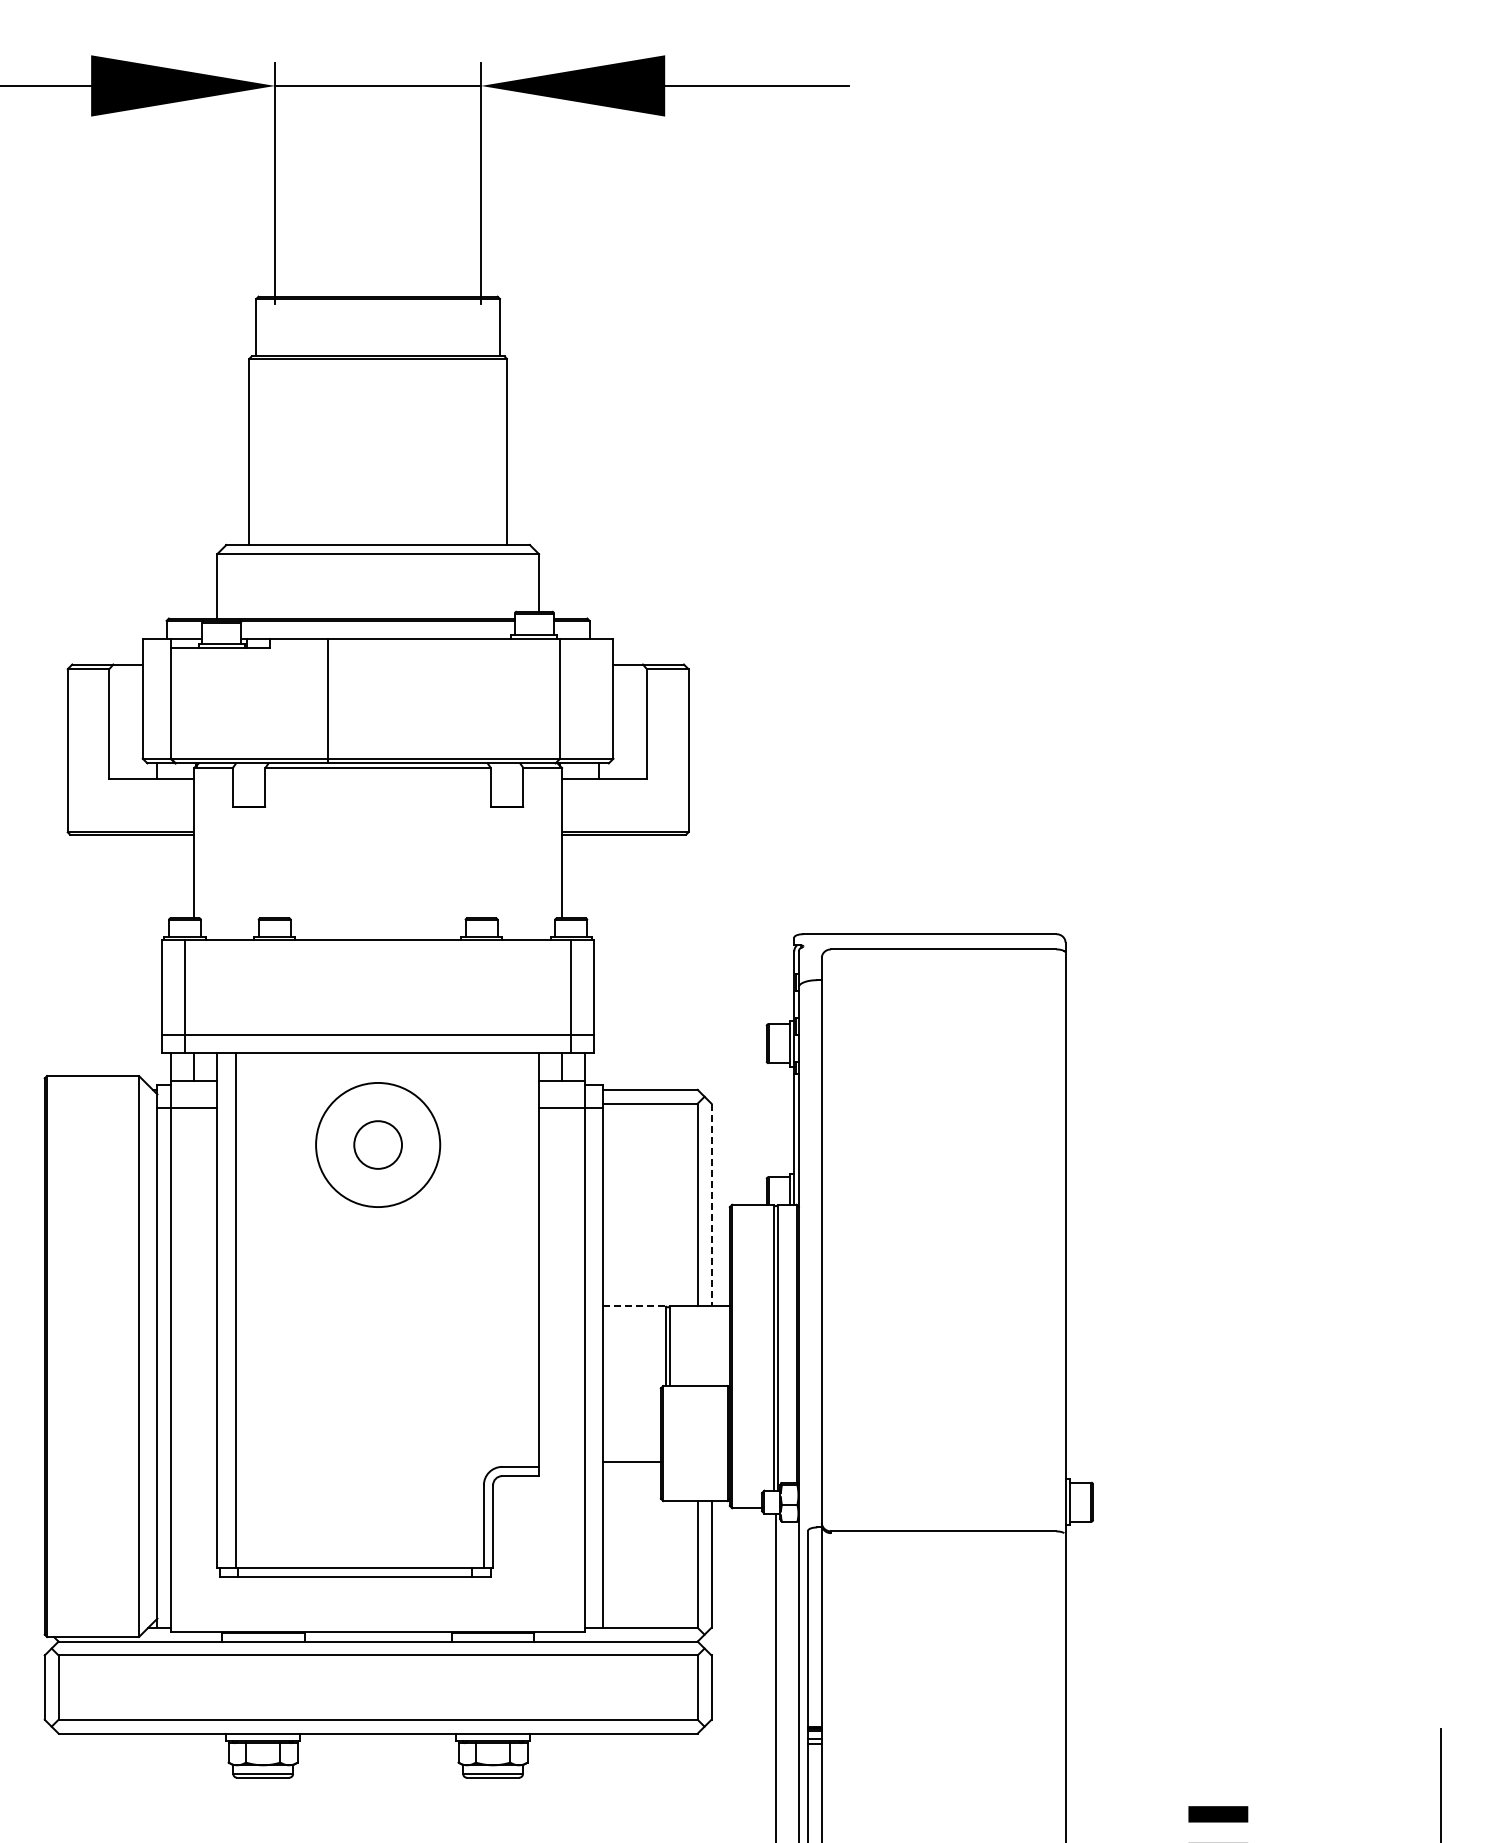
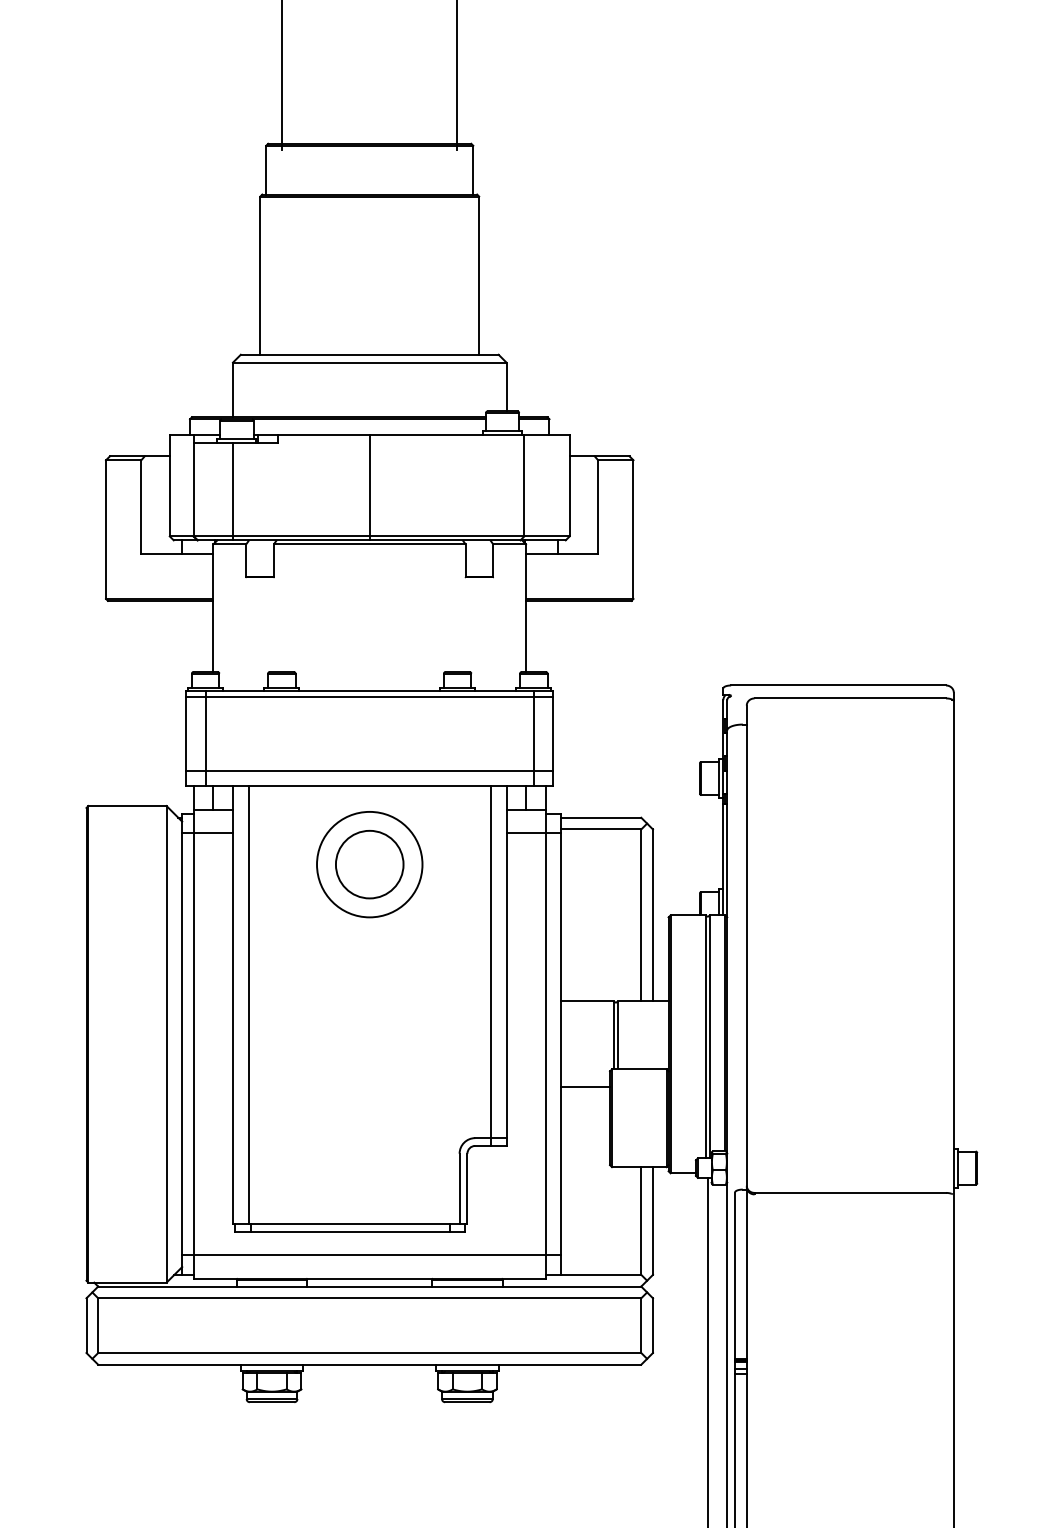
line: (328, 701) -> (370, 487), moved
line: (217, 705) -> (233, 491), added
line: (378, 947) -> (370, 696), added
circle: (377, 1144) -> (369, 864), size x1.67
line: (711, 1205) -> (653, 916), dashed -> solid
line: (520, 1264) -> (490, 966), added
line: (635, 1305) -> (588, 1000), dashed -> solid
line: (631, 1462) -> (585, 1087), moved
line: (380, 1604) -> (371, 1255), added

